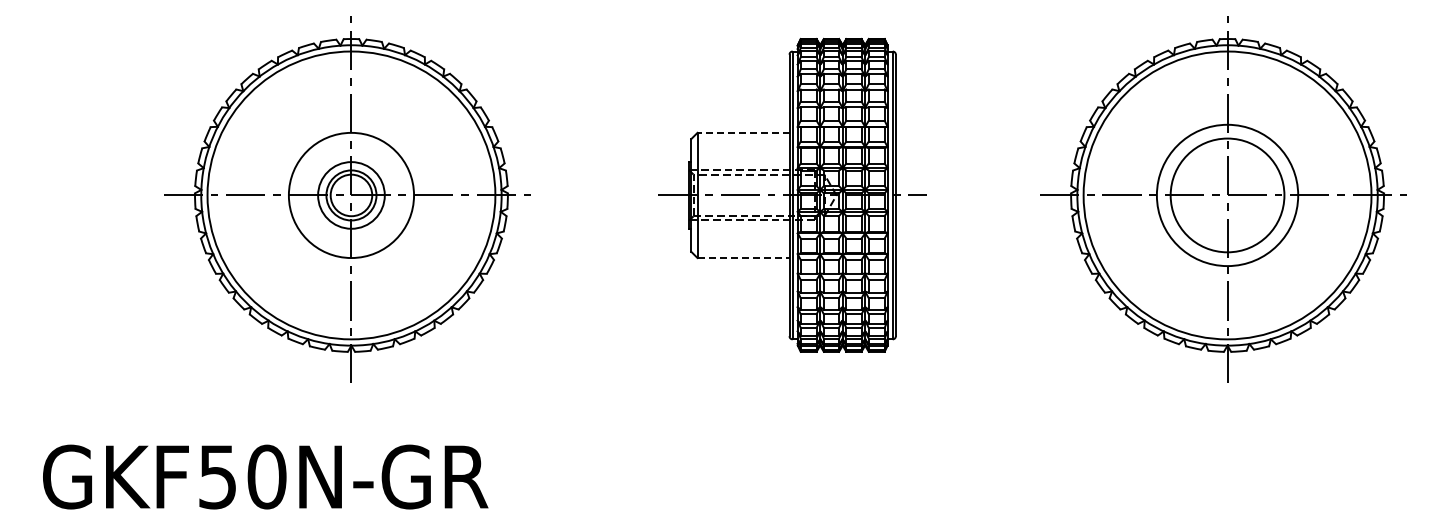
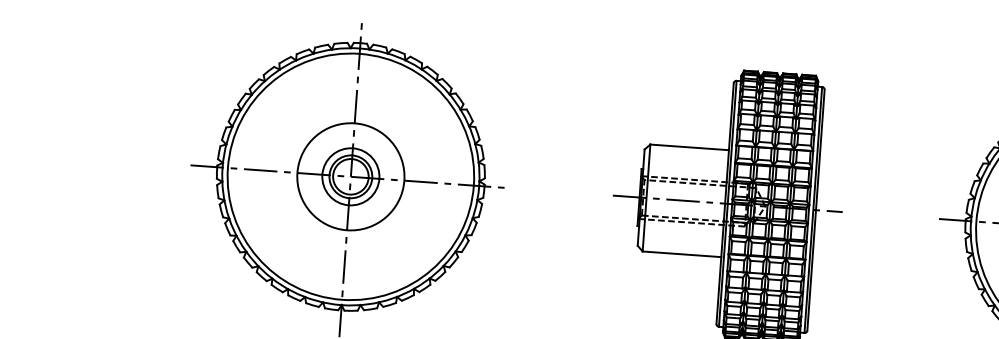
line: (743, 132) -> (689, 147), dashed -> solid
line: (743, 258) -> (681, 254), dashed -> solid

